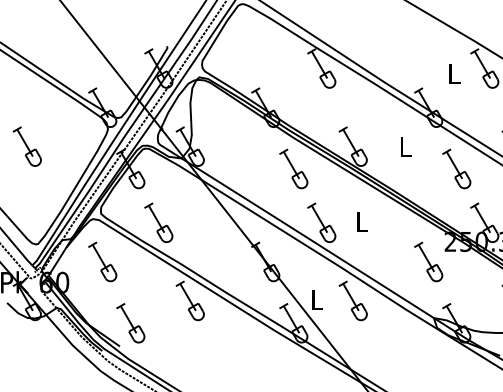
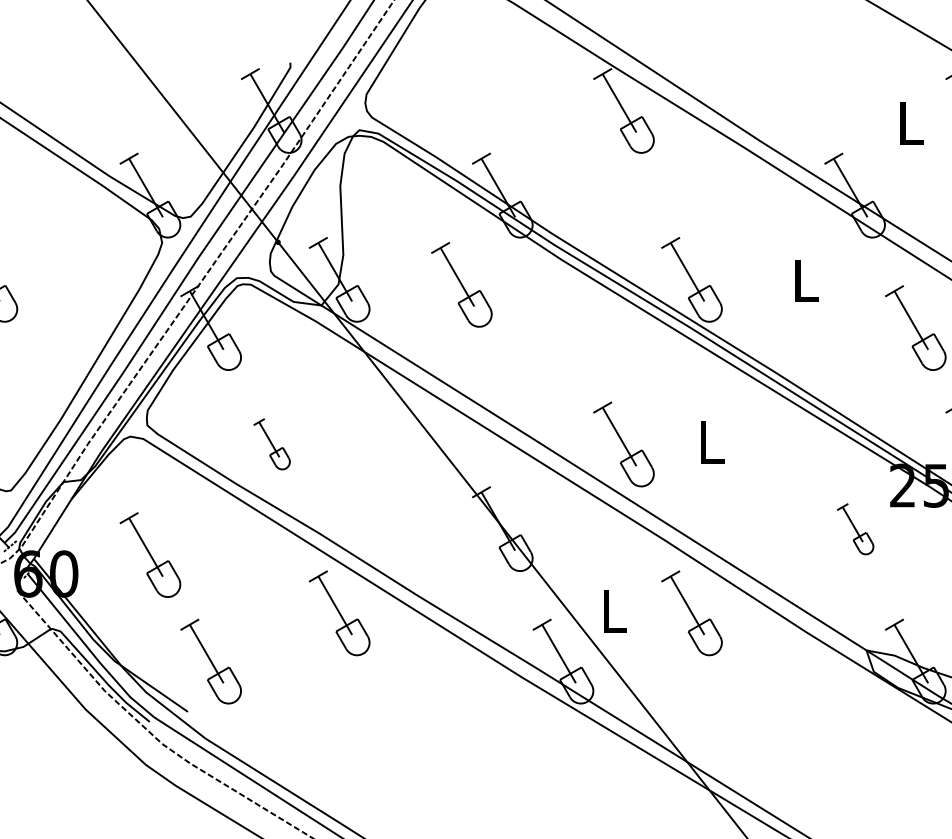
part: (293, 168) -> (461, 283), moved
part: (158, 222) -> (271, 443), size x0.6
part: (102, 261) -> (150, 554), moved
part: (428, 261) -> (855, 528), size x0.6

